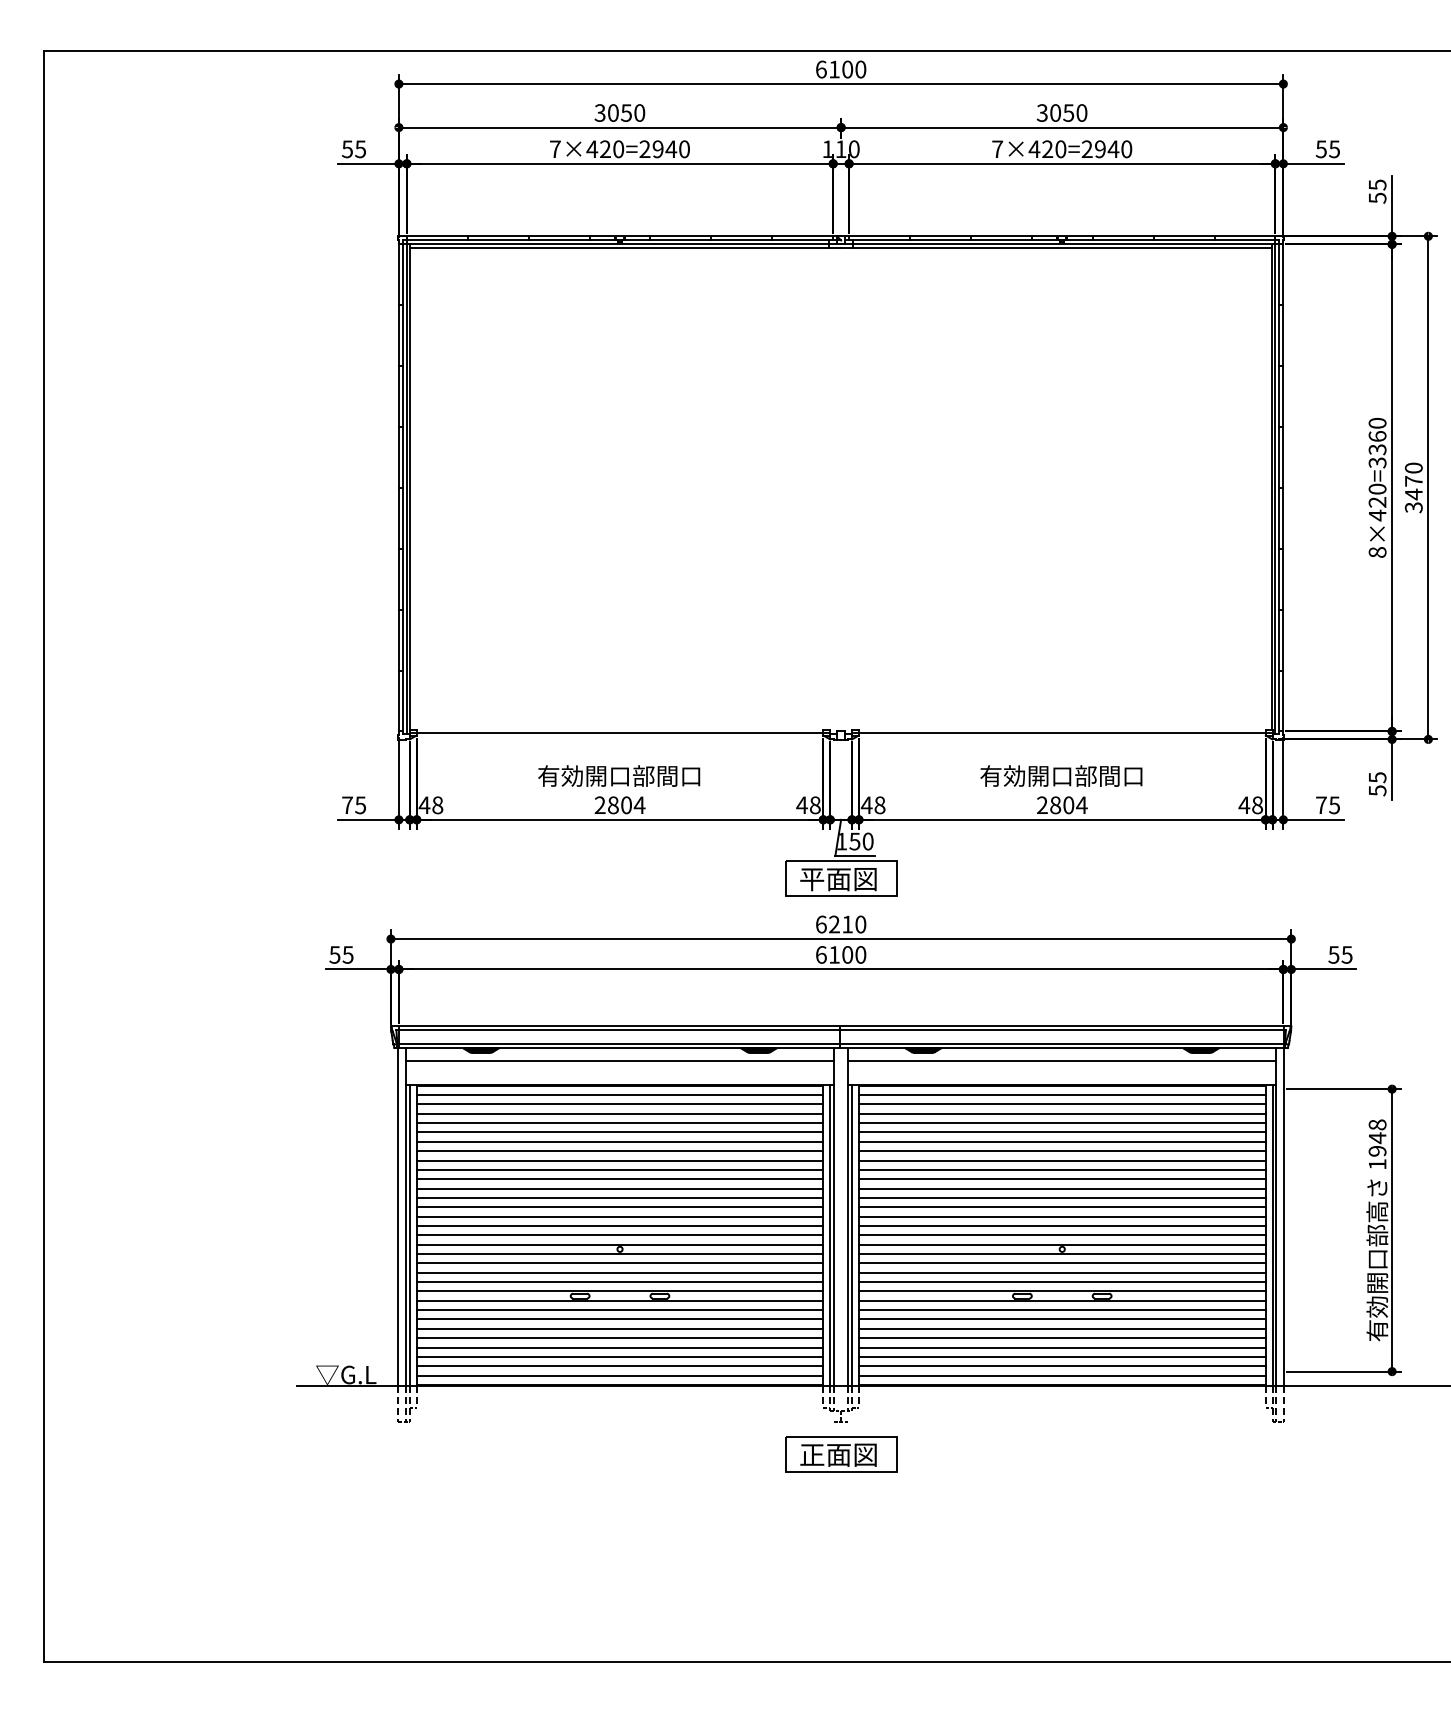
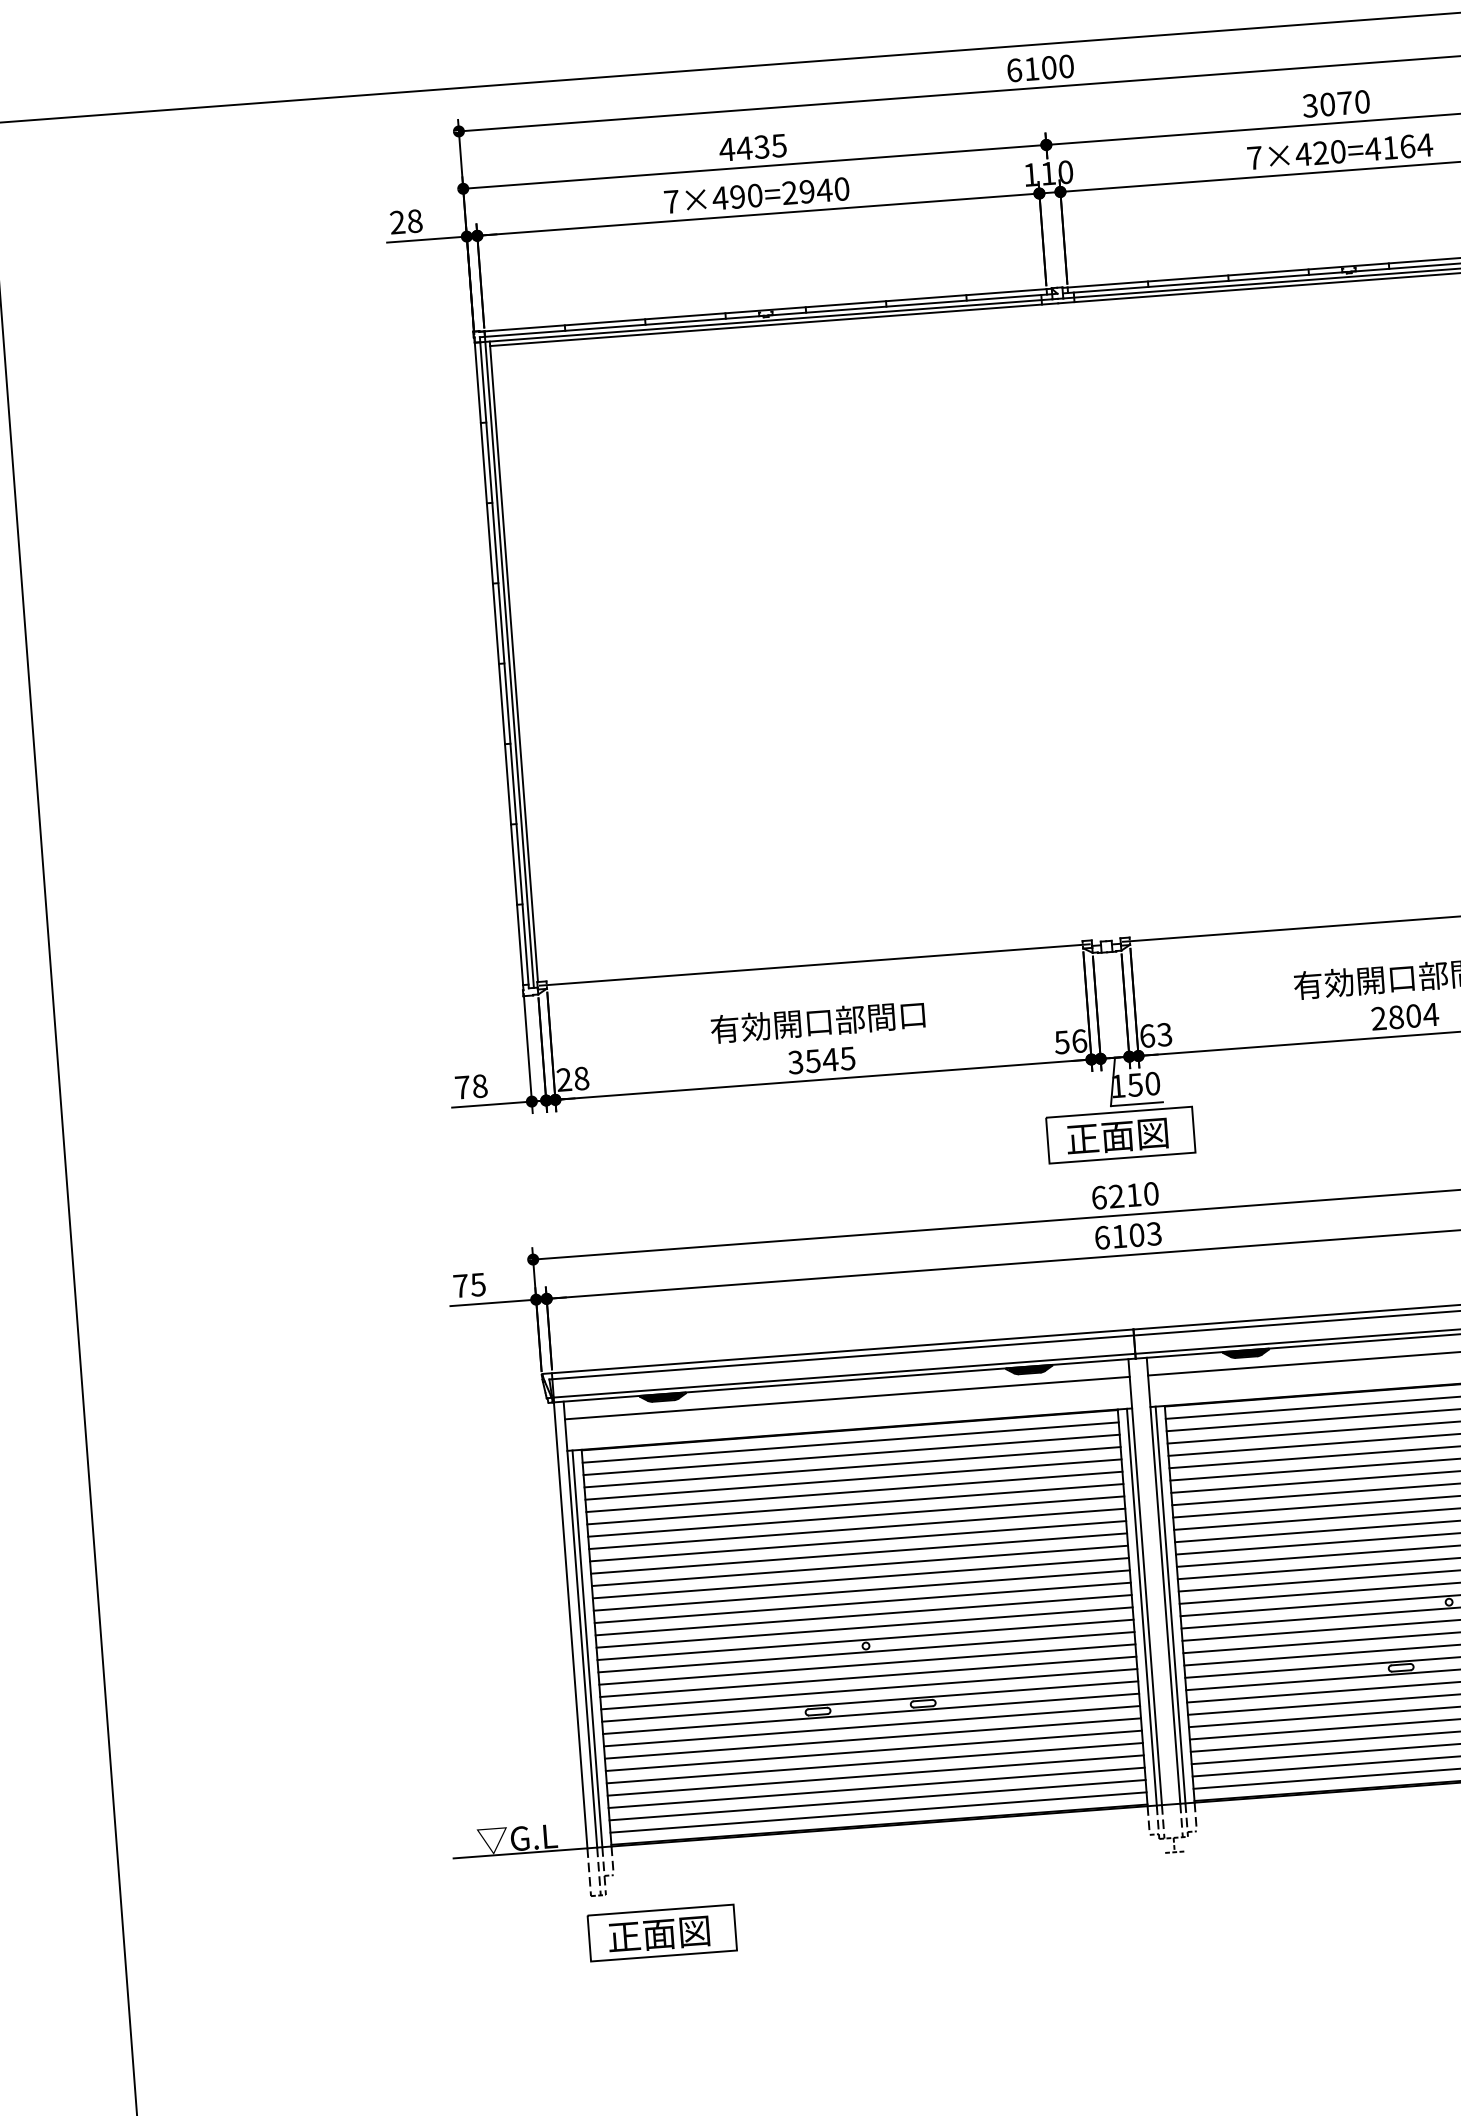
text: (619, 112) -> (752, 147), 3050 -> 4435
text: (1068, 112) -> (1344, 102), 3050 -> 3070
text: (354, 149) -> (406, 222), 55 -> 28
text: (605, 149) -> (737, 197), 7×420=2940 -> 7×490=2940
text: (1106, 149) -> (1398, 147), 7×420=2940 -> 7×420=4164
text: (424, 804) -> (564, 1078), 48 -> 28
text: (360, 805) -> (479, 1086), 75 -> 78
text: (619, 805) -> (821, 1060), 2804 -> 3545
text: (808, 805) -> (1070, 1042), 48 -> 56
text: (872, 805) -> (1154, 1035), 48 -> 63
text: (812, 879) -> (1083, 1139), 平面図 -> 正面図
text: (334, 954) -> (460, 1285), 55 -> 75
text: (860, 954) -> (1153, 1233), 6100 -> 6103
part: (841, 1454) -> (662, 1933), moved

